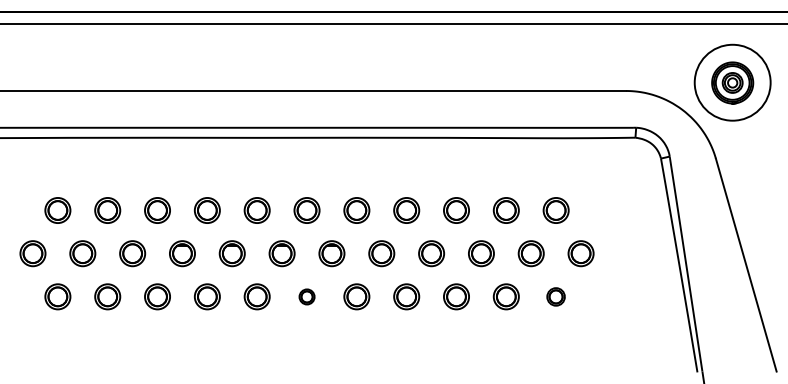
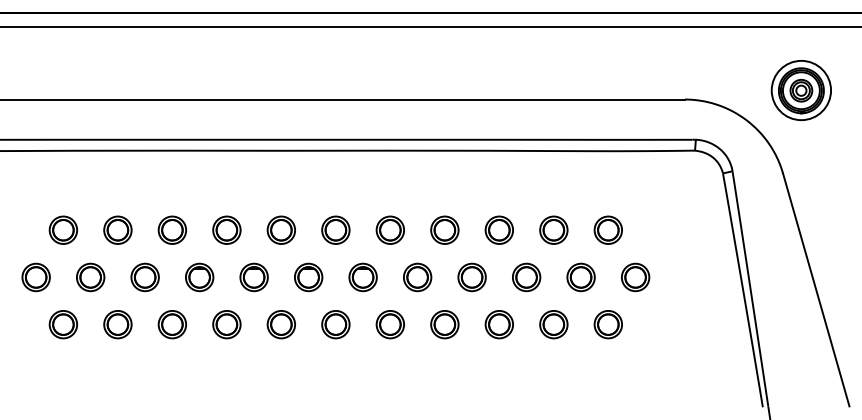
circle: (732, 82) -> (801, 90), size x0.71
part: (306, 296) -> (335, 324), size x1.67
part: (555, 296) -> (607, 324), size x1.43

